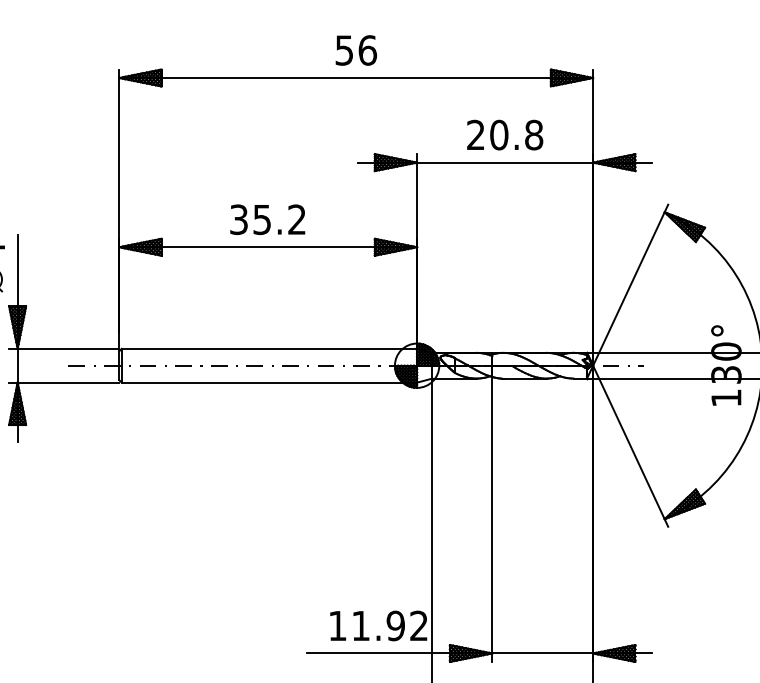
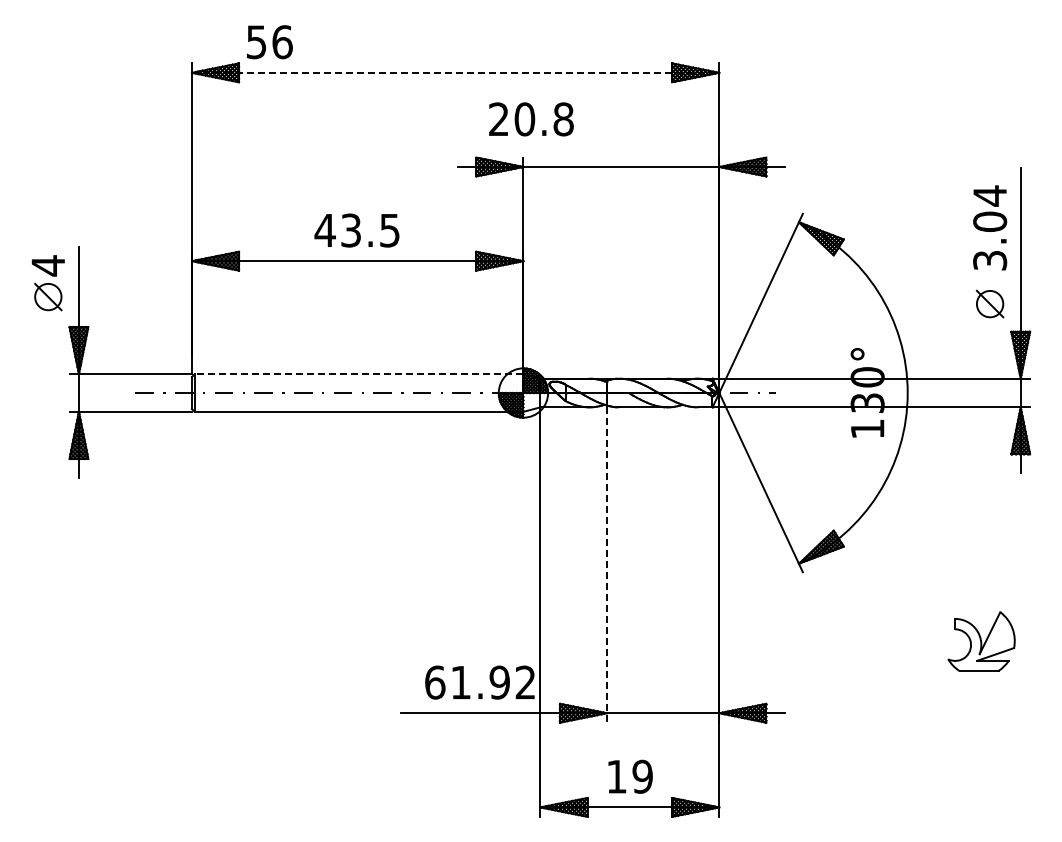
text: (356, 50) -> (269, 42), moved
line: (356, 77) -> (455, 72), solid -> dashed
text: (505, 135) -> (531, 119), moved
text: (267, 219) -> (356, 230), 35.2 -> 43.5
line: (268, 349) -> (358, 374), solid -> dashed
line: (492, 520) -> (607, 565), solid -> dashed
text: (338, 625) -> (435, 682), 11.92 -> 61.92

